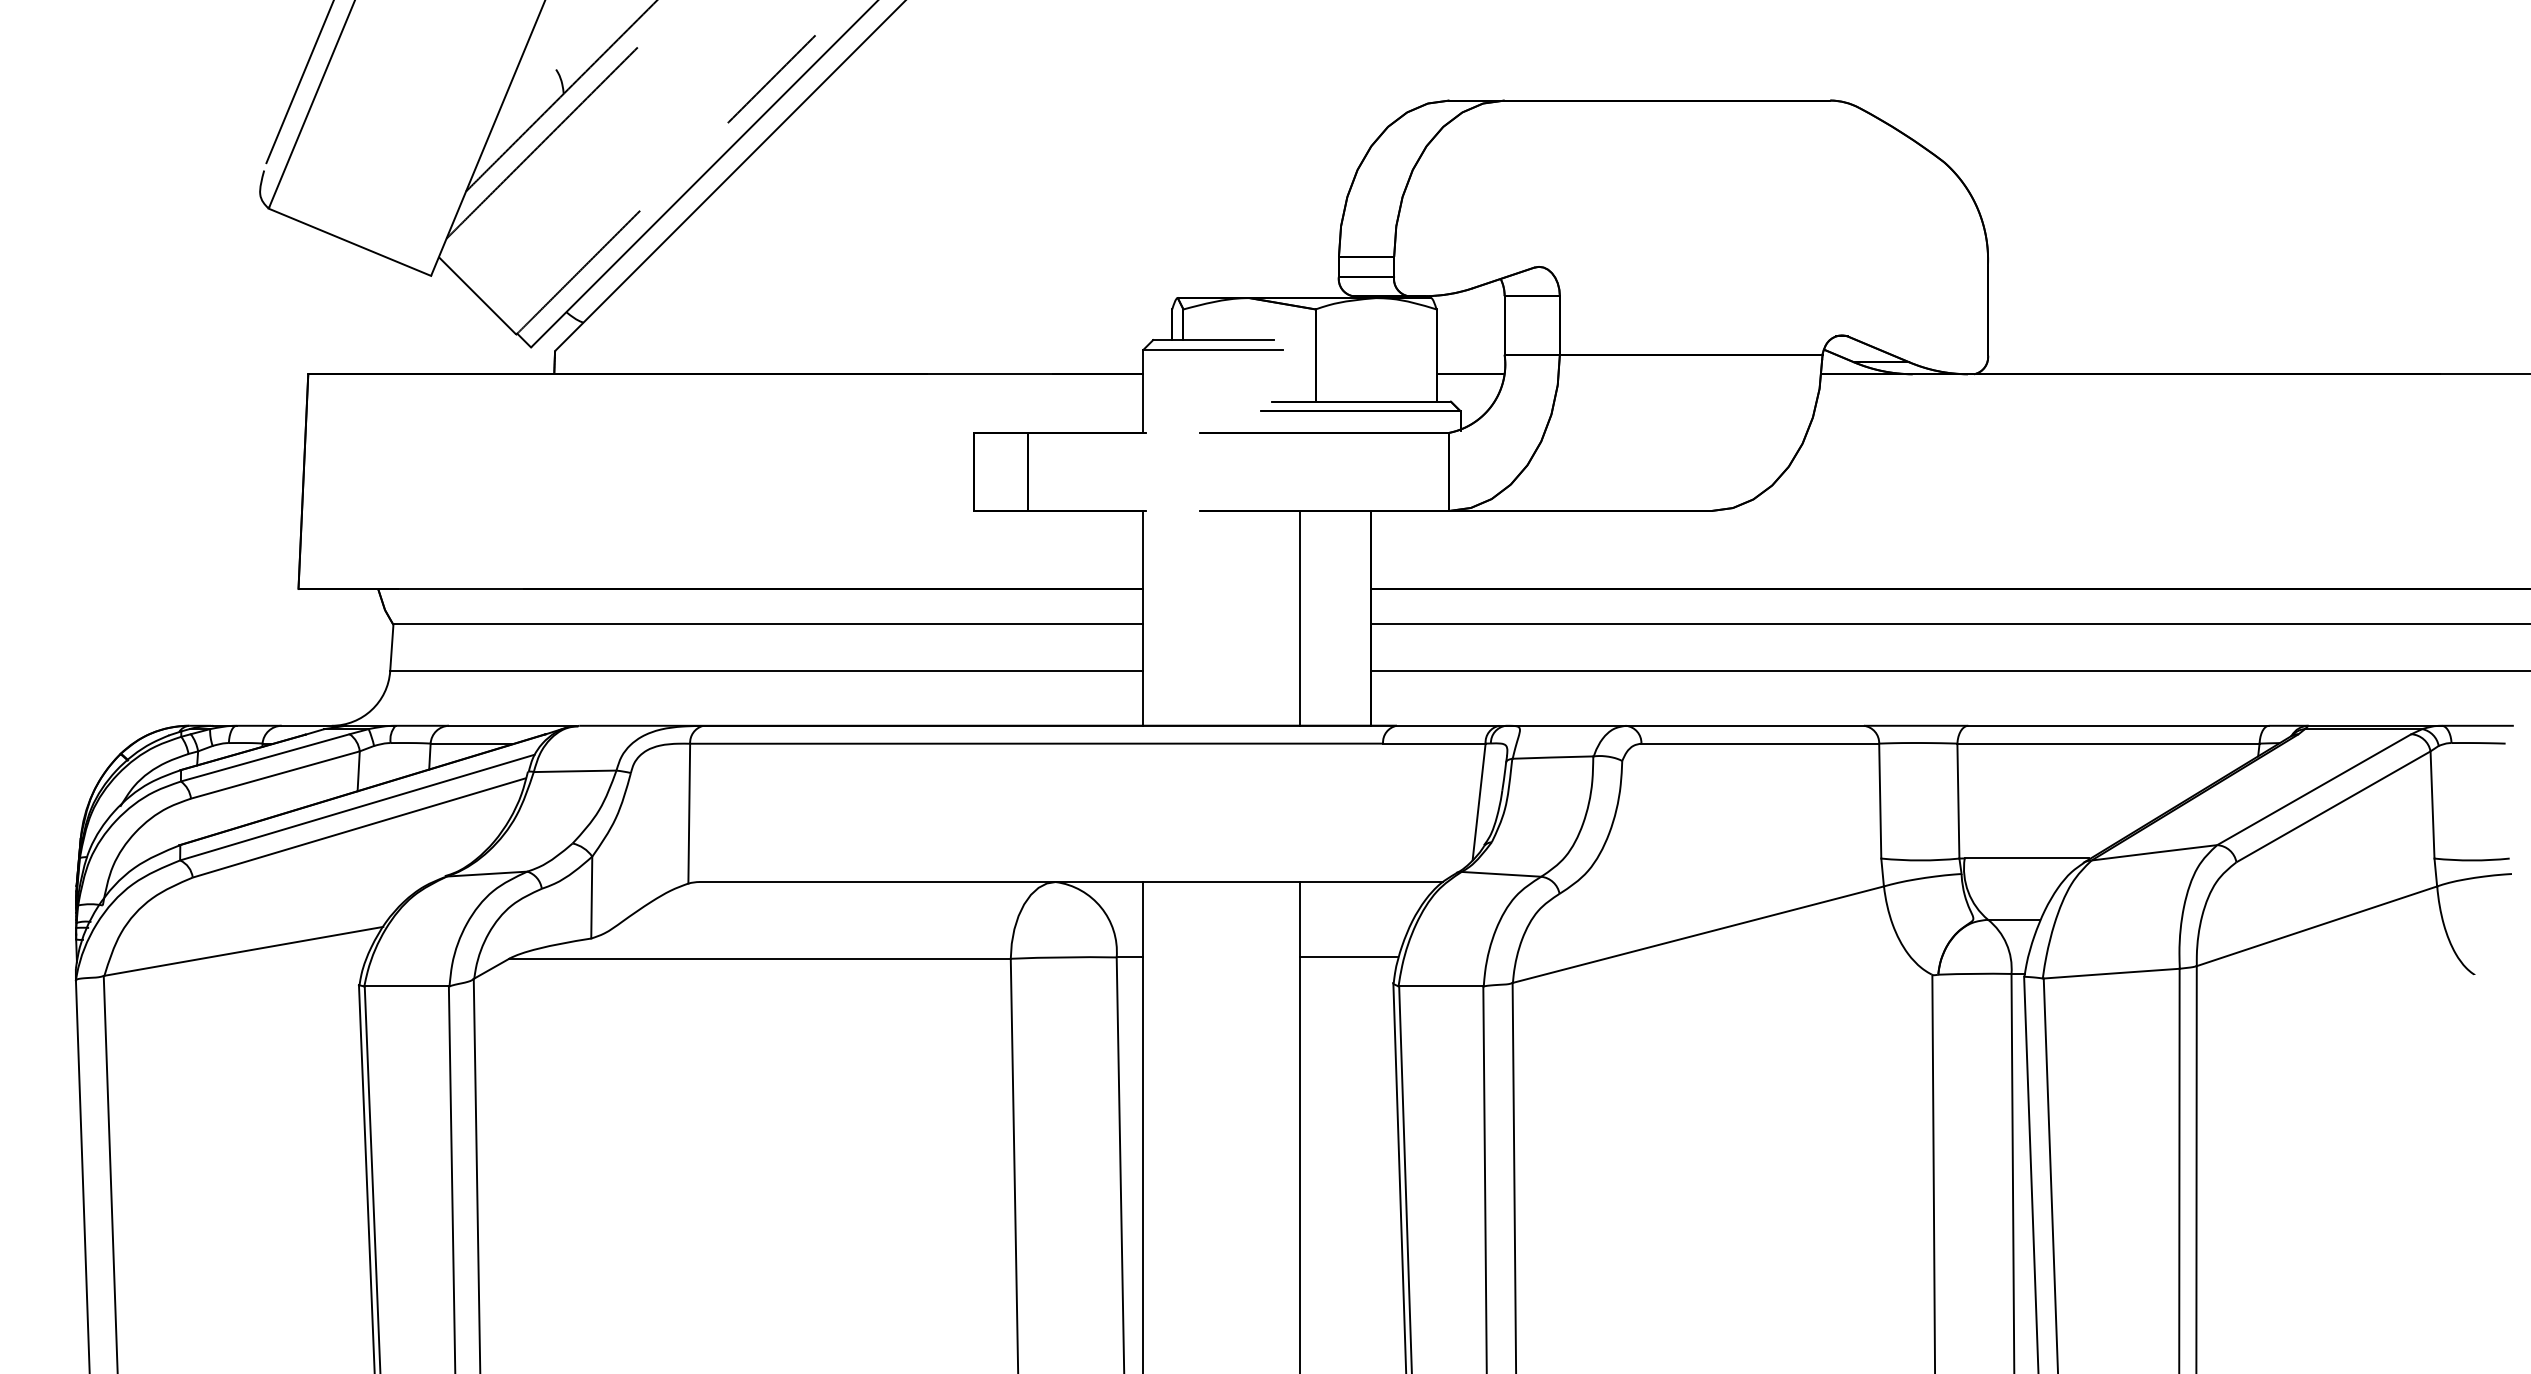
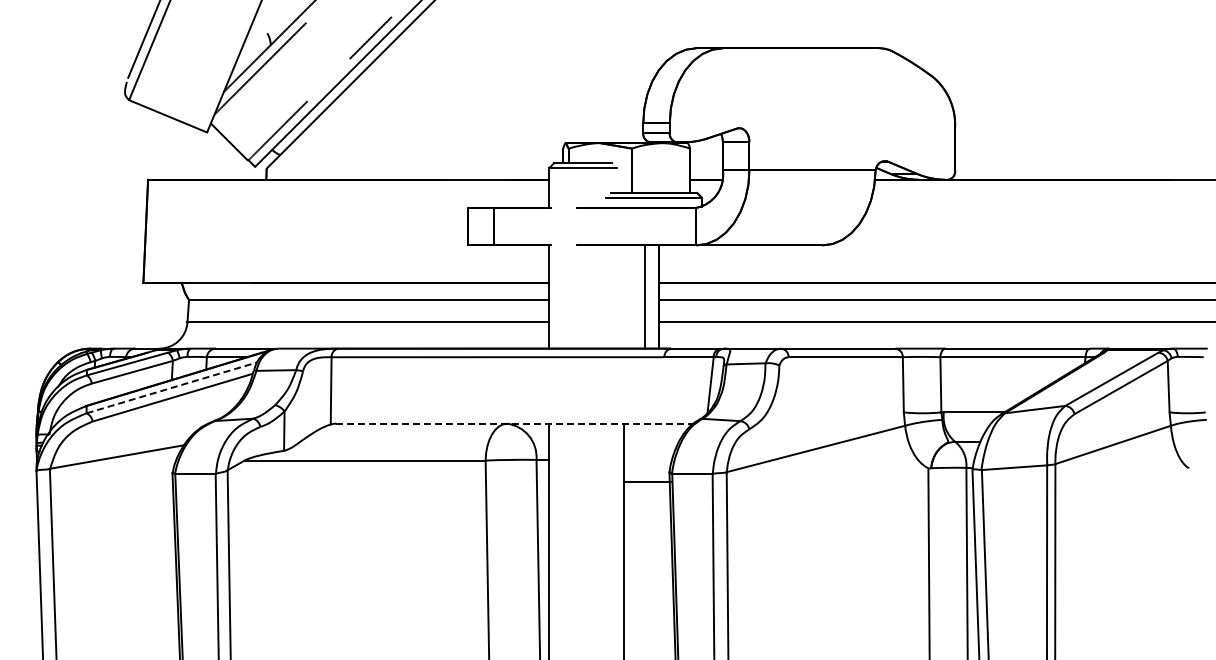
line: (1299, 617) -> (645, 296), moved
line: (356, 806) -> (171, 387), solid -> dashed
line: (1070, 881) -> (514, 423), solid -> dashed
line: (1347, 956) -> (647, 481), moved

